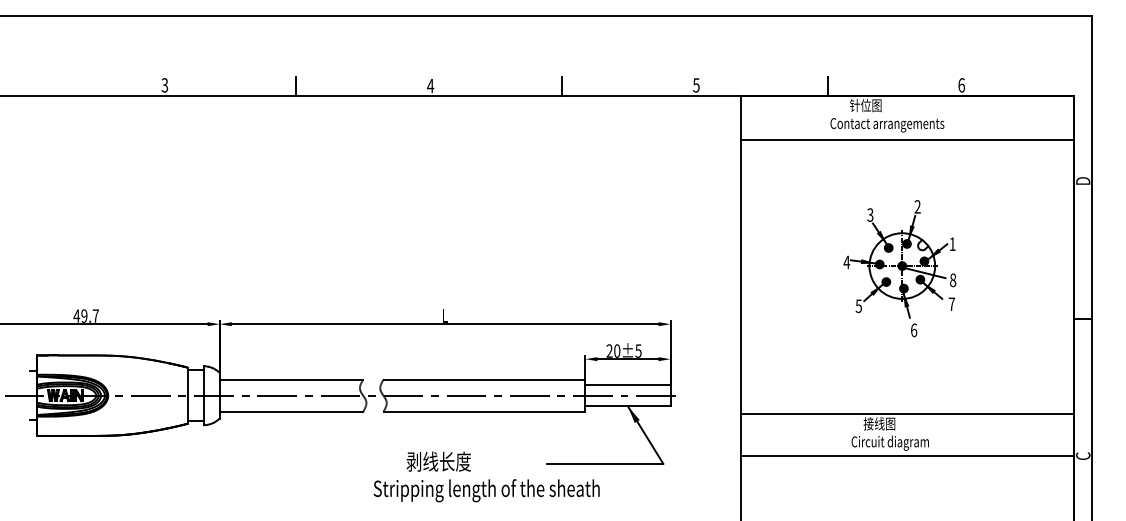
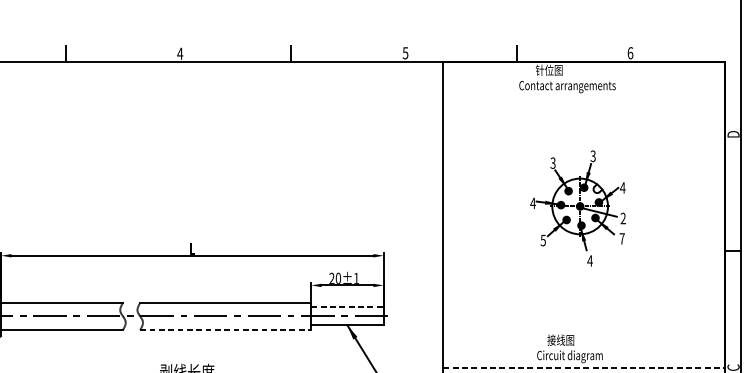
line: (907, 139) -> (584, 99), removed
text: (917, 207) -> (593, 156), 2 -> 3
text: (952, 243) -> (622, 187), 1 -> 4
text: (953, 280) -> (623, 218), 8 -> 2
text: (913, 330) -> (589, 261), 6 -> 4
text: (638, 350) -> (356, 278), 20±5 -> 20±1
line: (627, 384) -> (347, 306), solid -> dashed
line: (484, 411) -> (225, 329), solid -> dashed
line: (907, 413) -> (584, 331), removed
line: (907, 456) -> (584, 367), solid -> dashed

